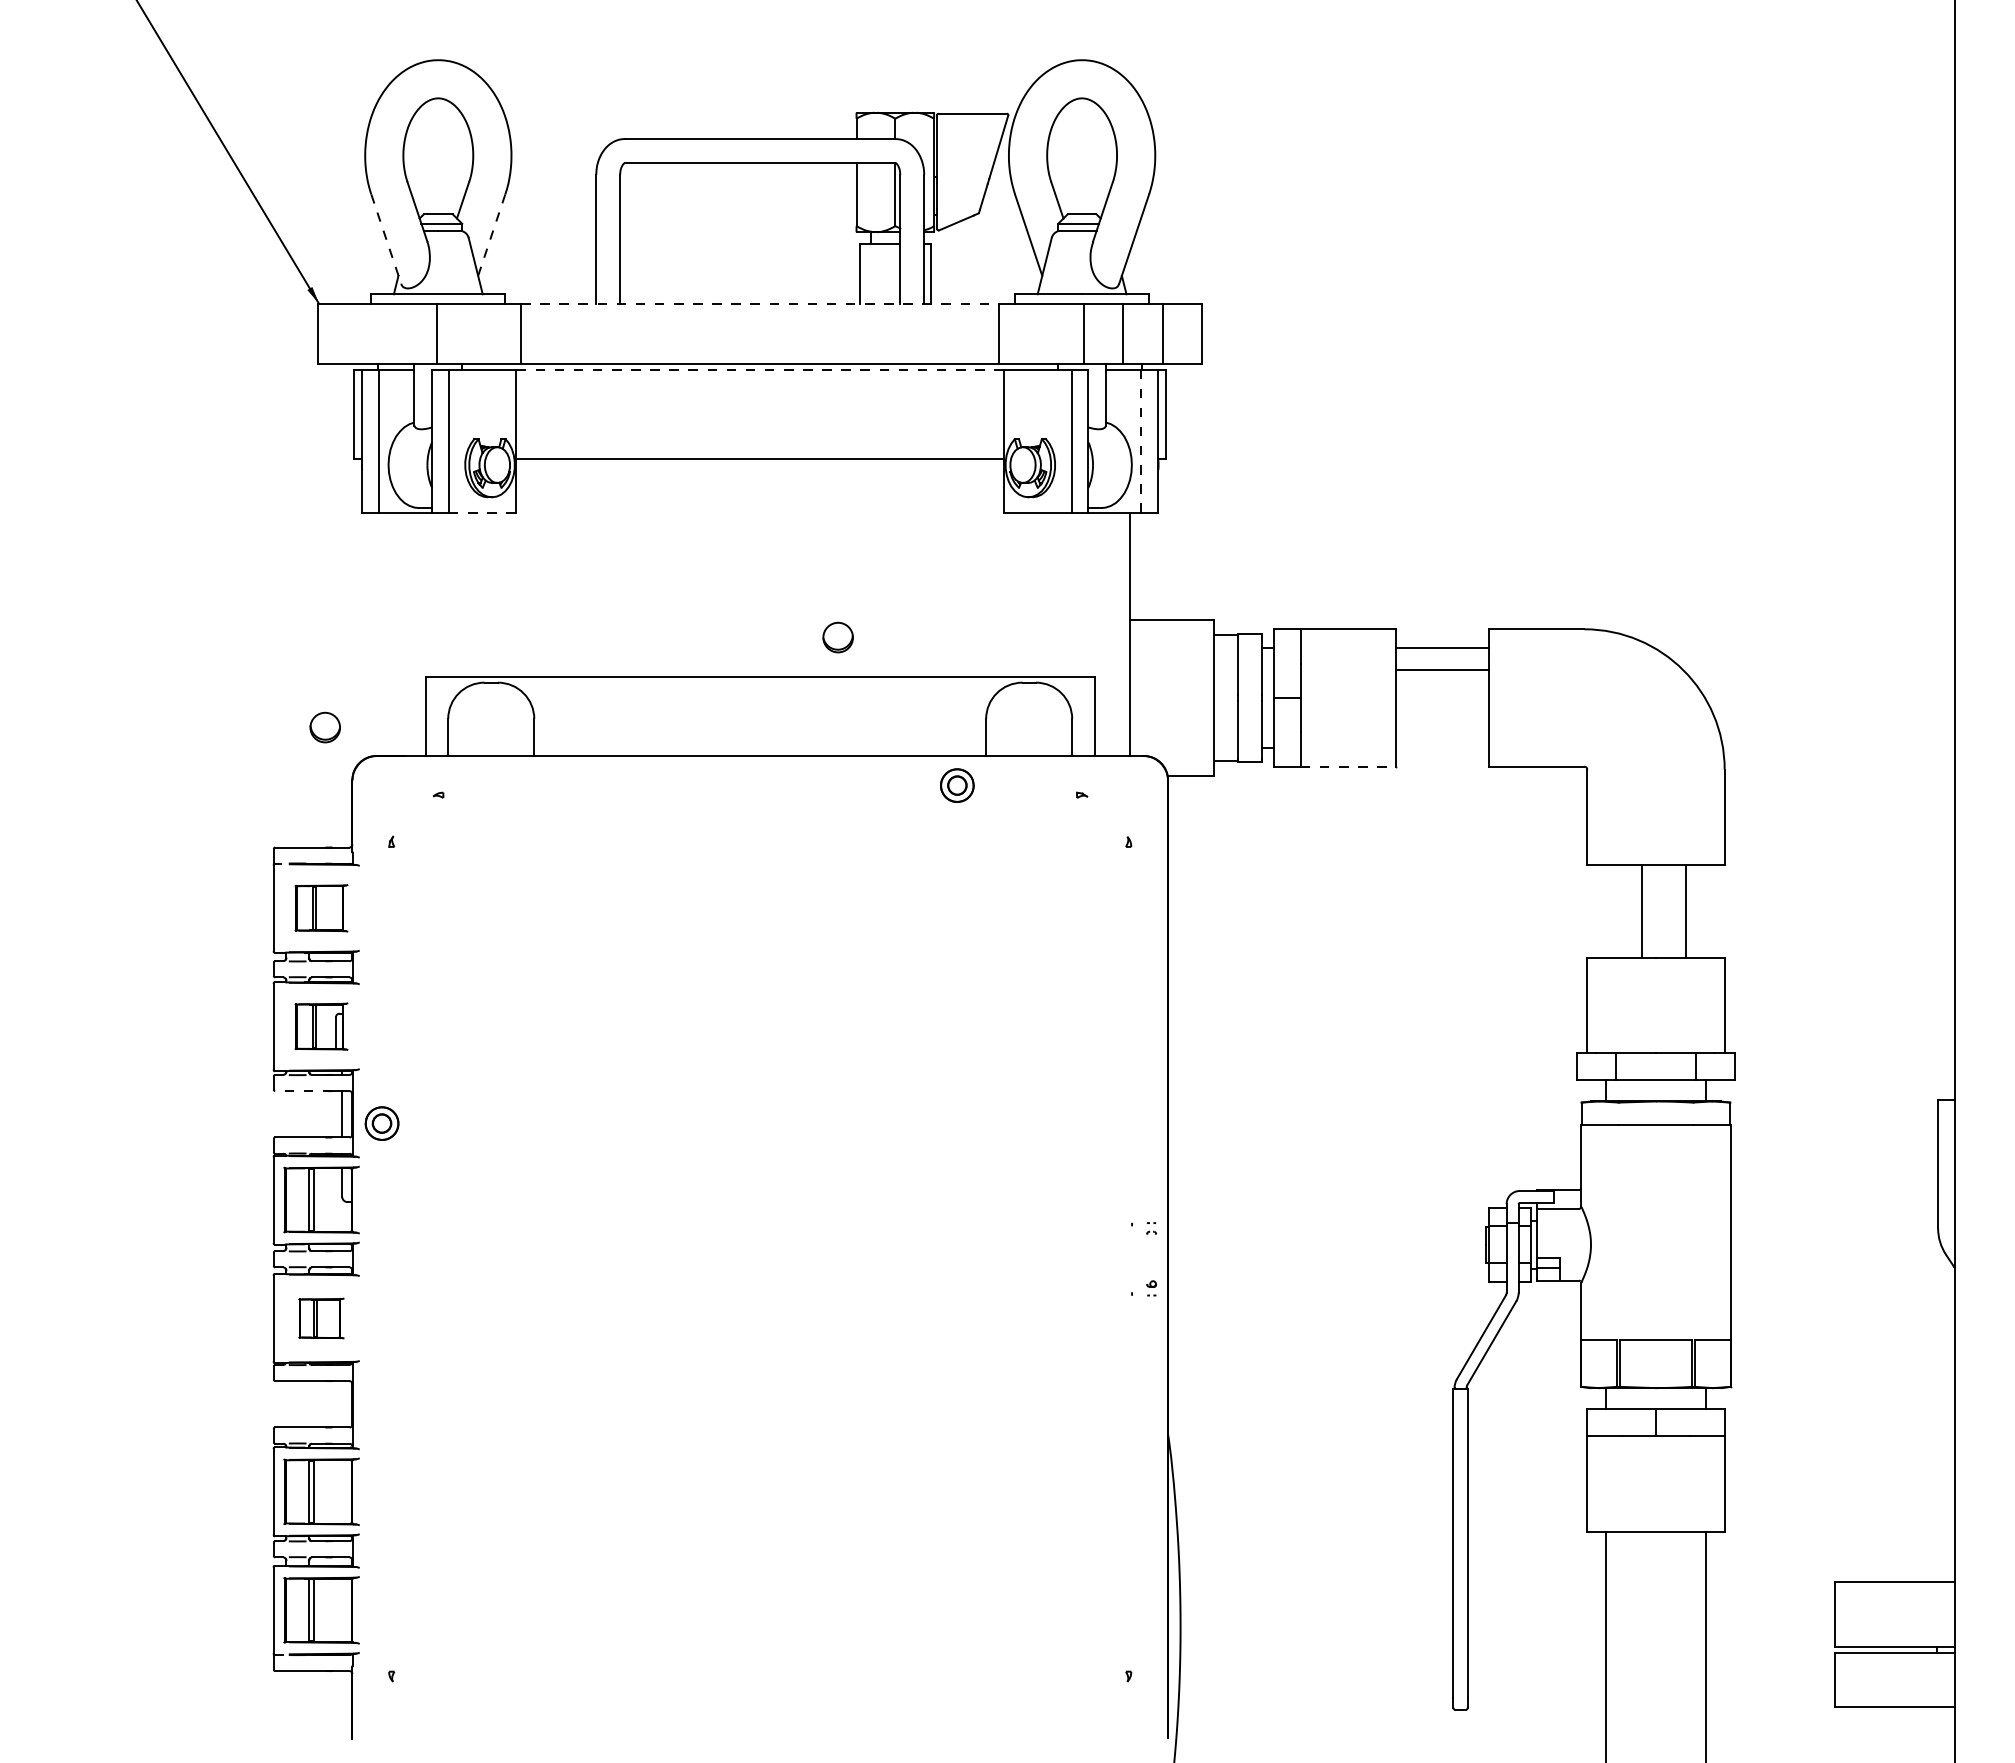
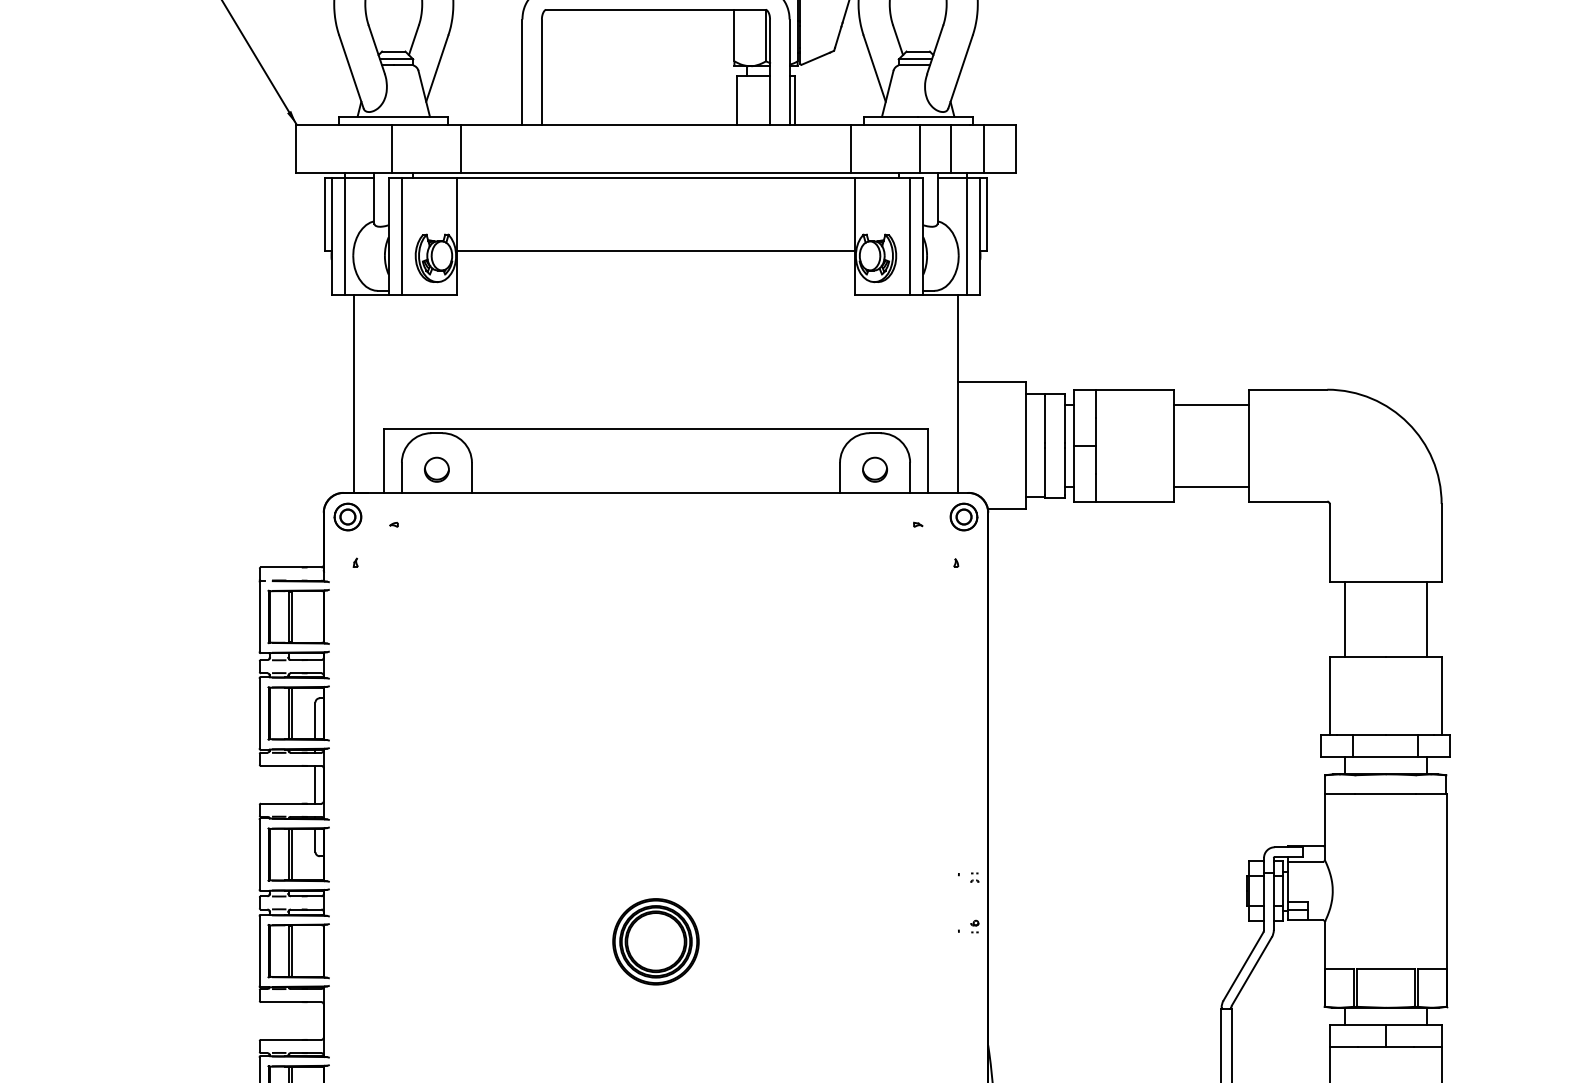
line: (491, 235) -> (437, 68), dashed -> solid
line: (386, 239) -> (351, 72), dashed -> solid
line: (760, 303) -> (656, 124), dashed -> solid
line: (760, 369) -> (656, 178), dashed -> solid
line: (1141, 441) -> (966, 236), dashed -> solid
line: (482, 512) -> (429, 294), dashed -> solid
line: (389, 633) -> (354, 393), added
part: (837, 637) -> (874, 469), moved
line: (1442, 670) -> (1211, 486), moved
part: (324, 727) -> (436, 469), moved
line: (1348, 766) -> (1135, 501), dashed -> solid
part: (957, 785) -> (964, 516), moved
part: (321, 908) -> (298, 617), size x1.43
line: (1642, 911) -> (1426, 619), moved
line: (1685, 911) -> (1344, 619), moved
part: (321, 1026) -> (298, 713), size x1.43
line: (303, 1091) -> (283, 766), dashed -> solid
part: (381, 1123) -> (347, 516), moved
part: (759, 1306) -> (655, 941), added
part: (321, 1318) -> (298, 951), size x1.67

